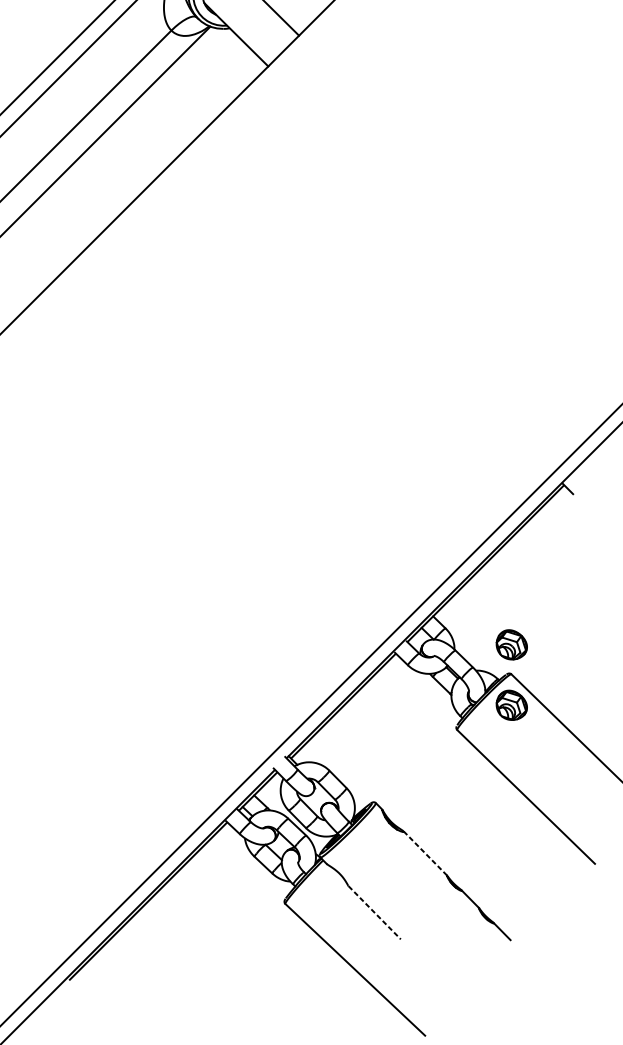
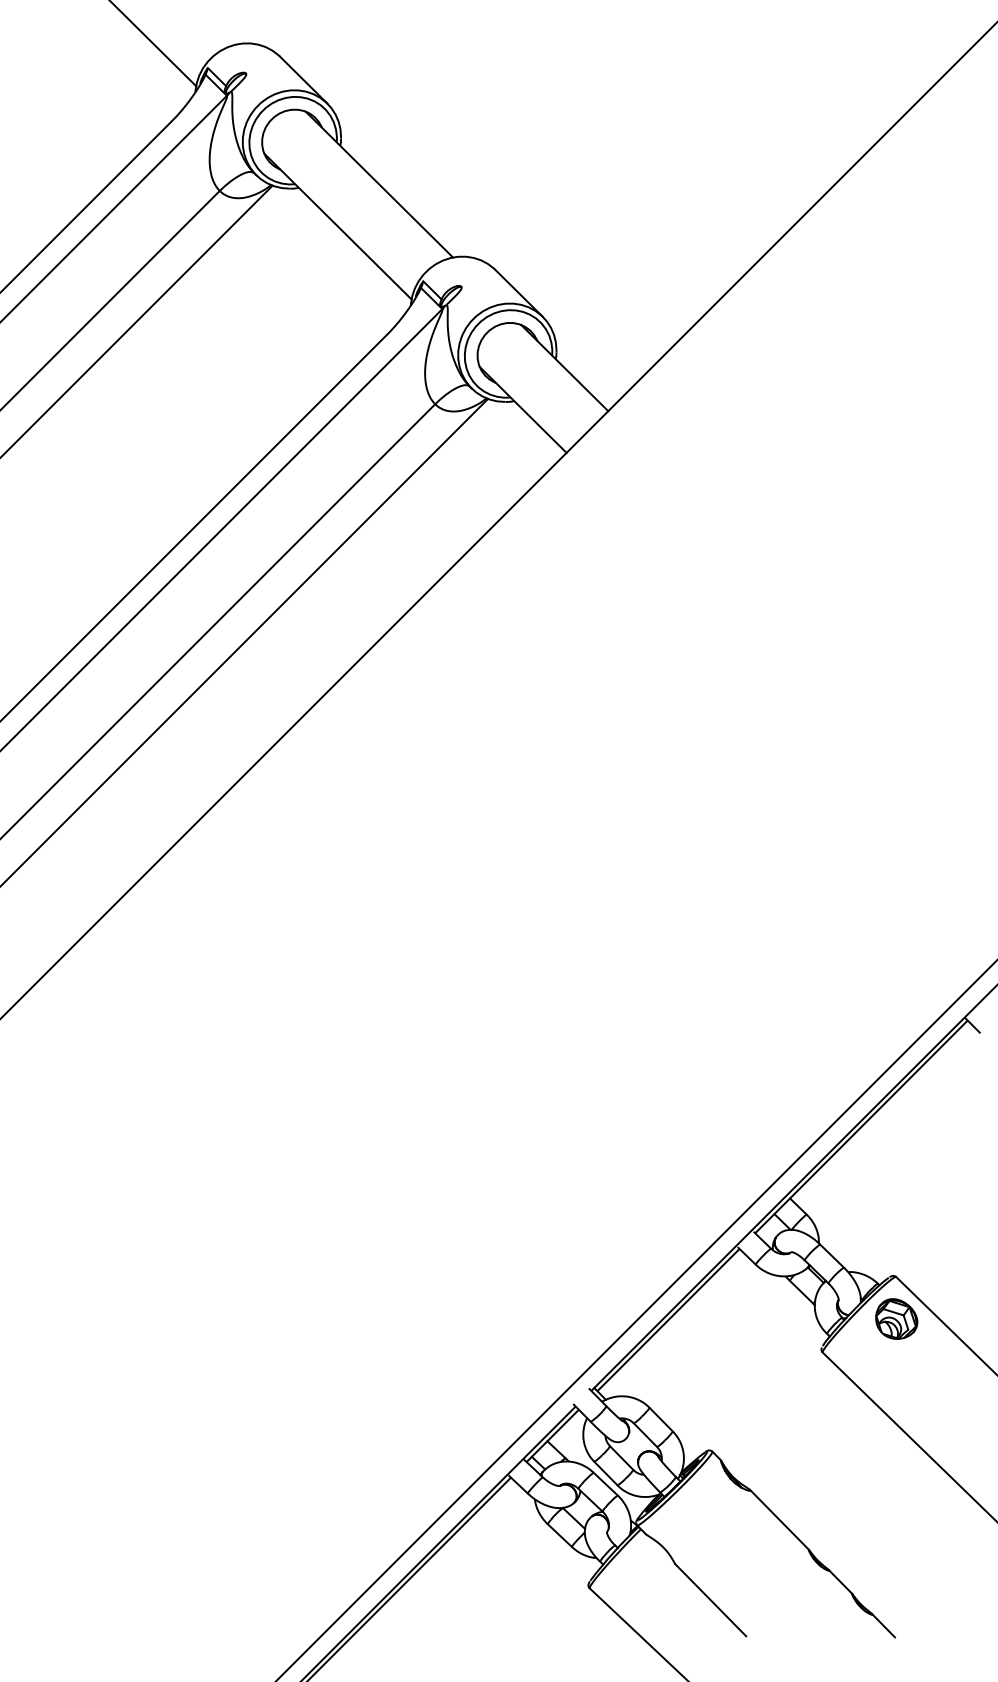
part: (511, 644) -> (896, 1236), removed
line: (425, 853) -> (779, 1519), dashed -> solid
line: (374, 912) -> (710, 1600), dashed -> solid

